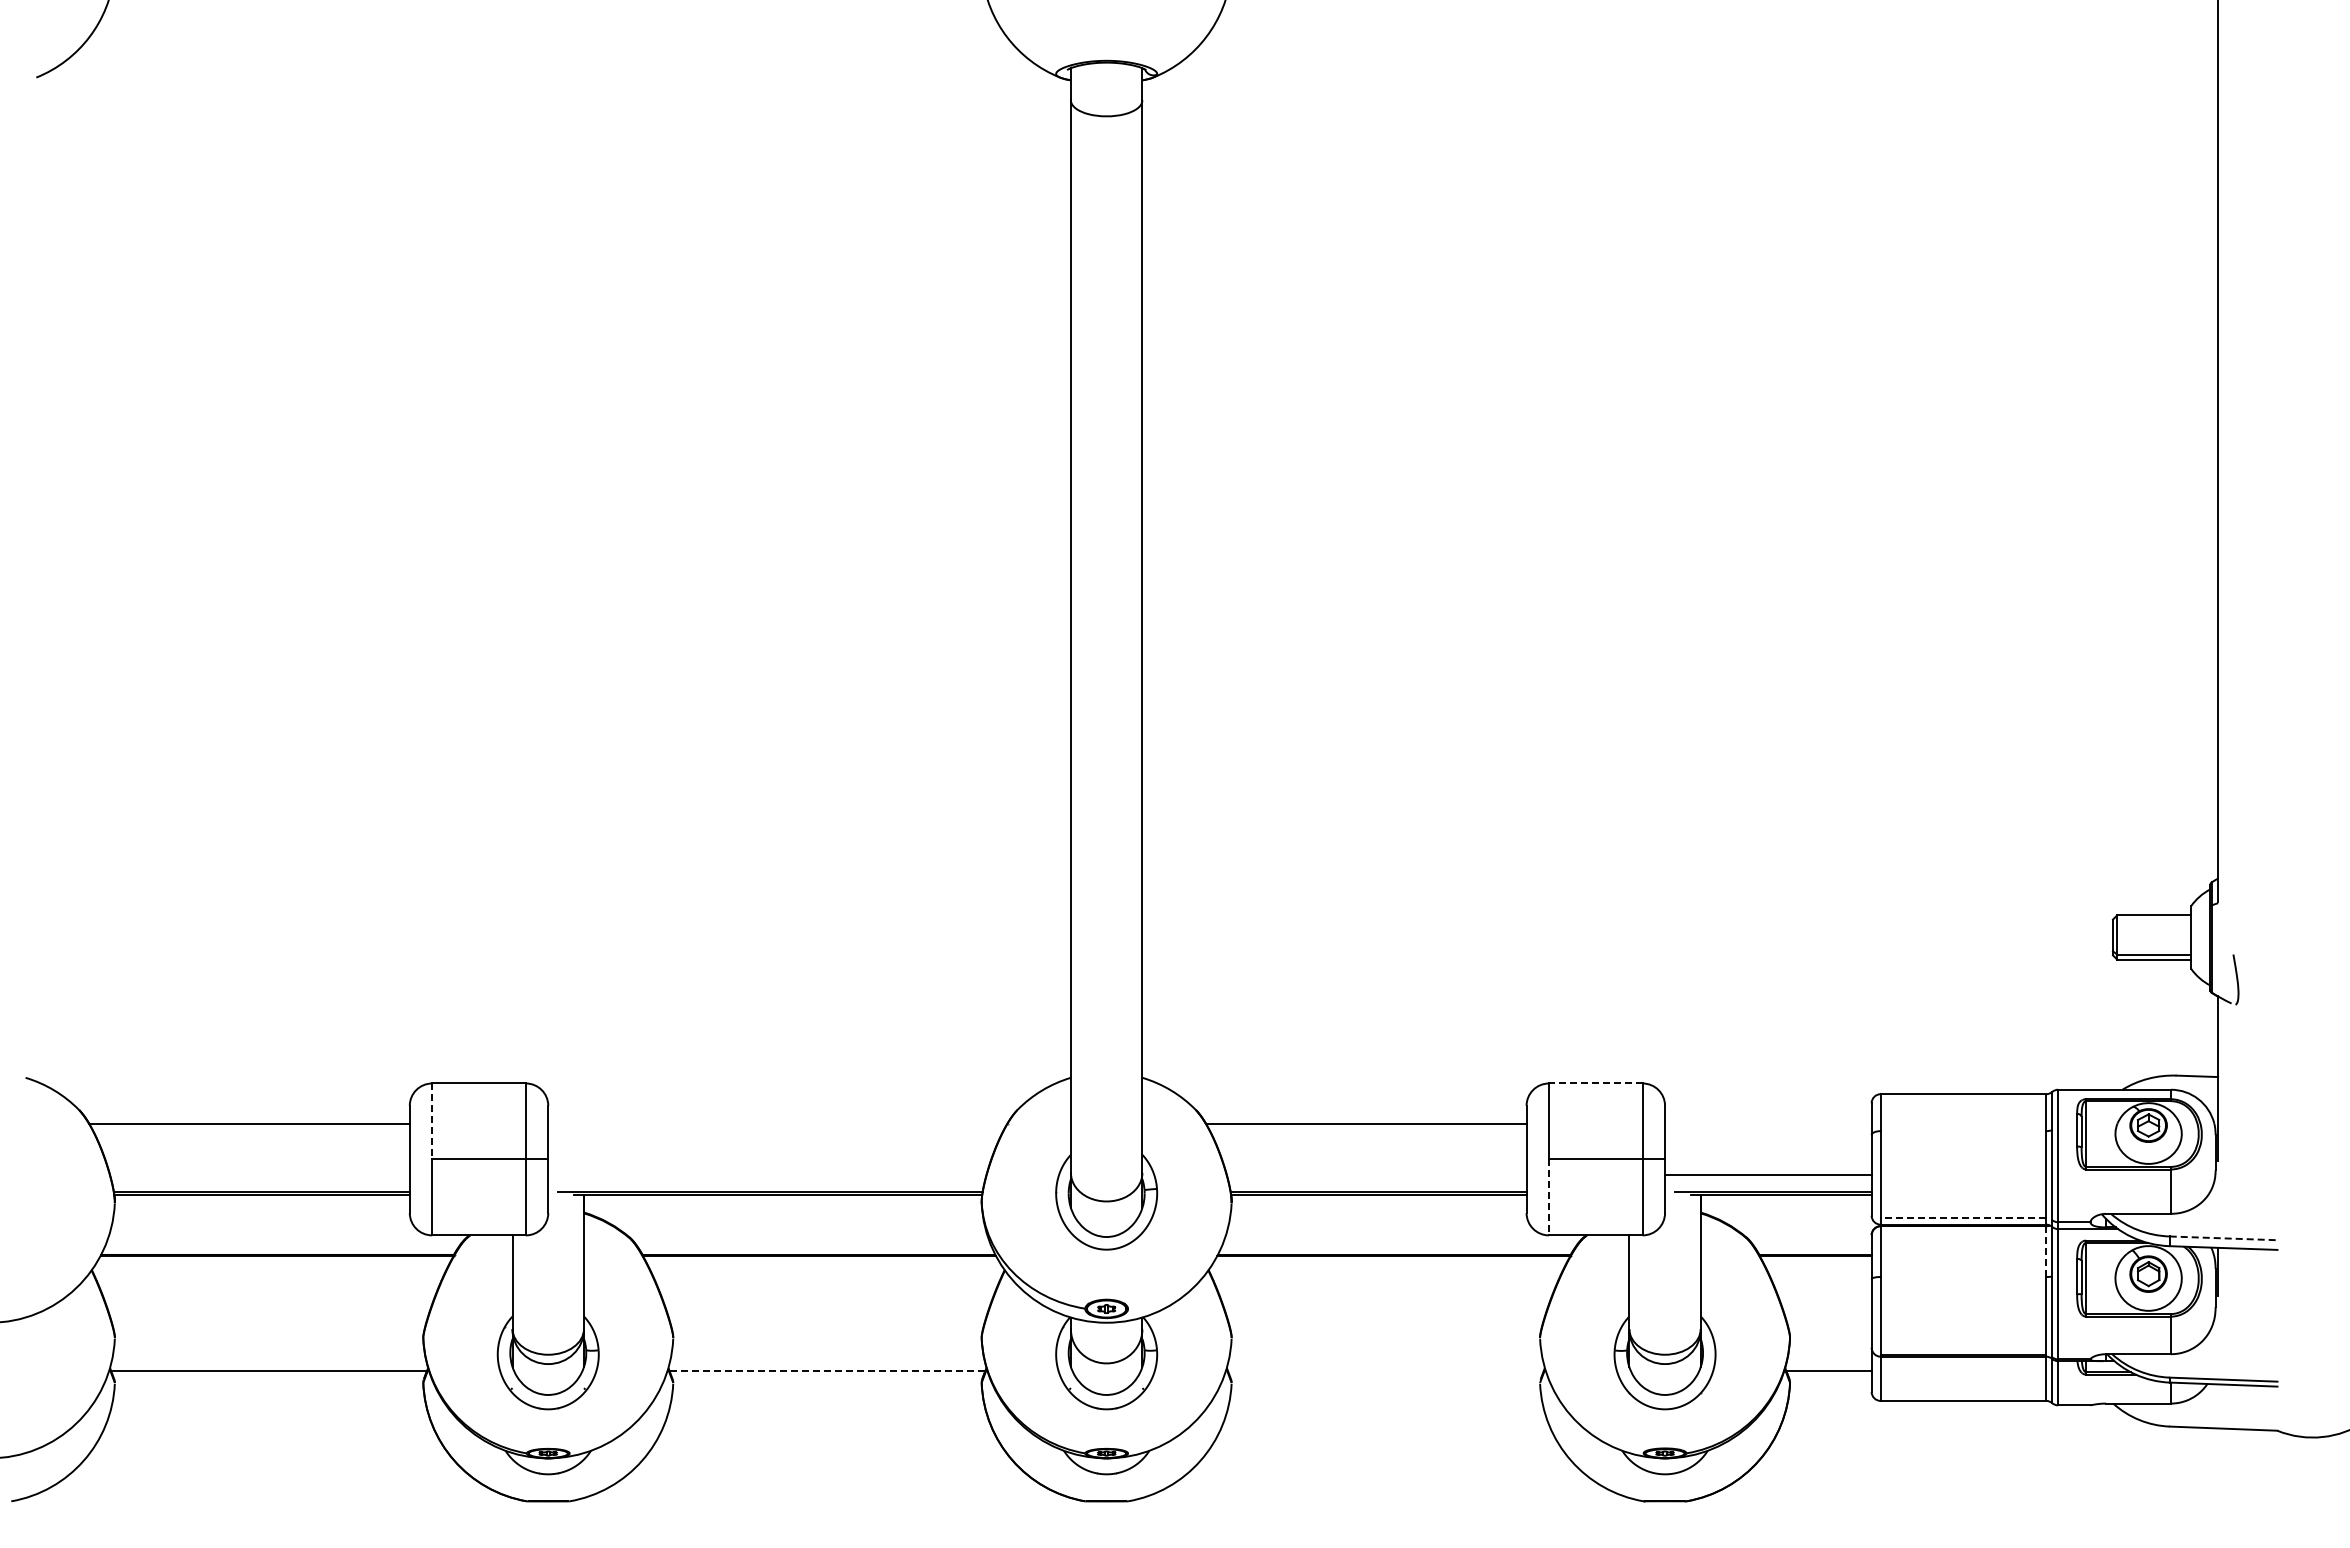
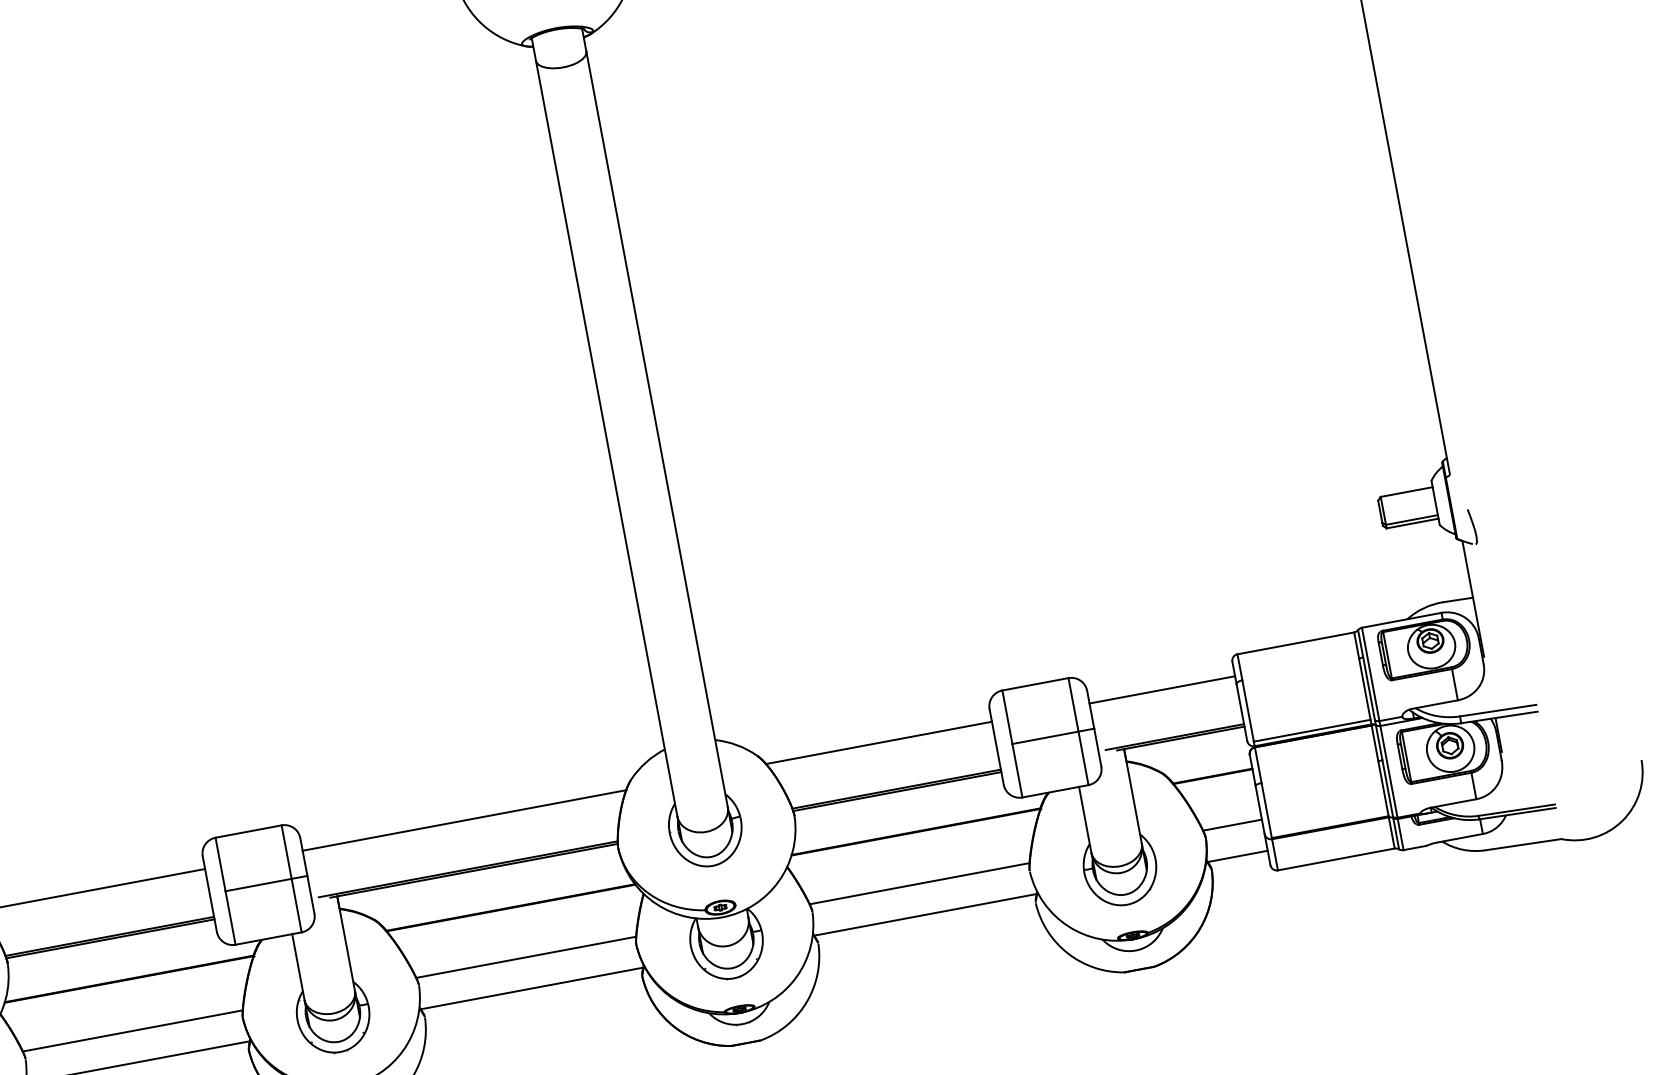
line: (1595, 1083) -> (1035, 684), dashed -> solid
line: (432, 1121) -> (220, 864), dashed -> solid
line: (777, 1123) -> (464, 820), added
line: (1768, 1174) -> (1162, 689), moved
line: (1548, 1197) -> (1017, 770), dashed -> solid
line: (1963, 1218) -> (1312, 730), dashed -> solid
line: (2223, 1238) -> (1498, 710), dashed -> solid
line: (2046, 1251) -> (1375, 743), dashed -> solid
line: (269, 1327) -> (133, 1031), added
line: (827, 1327) -> (526, 957), added
line: (1385, 1327) -> (919, 883), added
line: (1829, 1327) -> (1232, 825), added
line: (827, 1371) -> (532, 988), dashed -> solid
line: (1385, 1371) -> (925, 914), added

